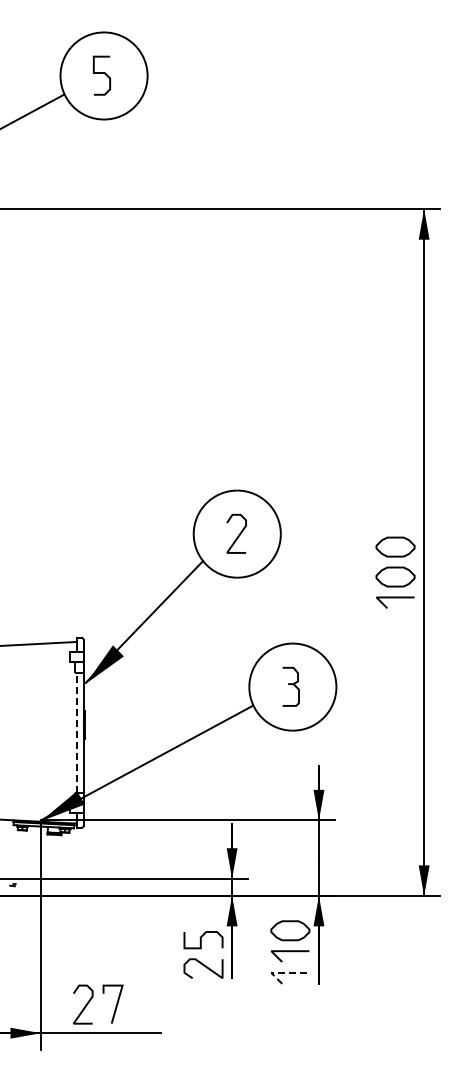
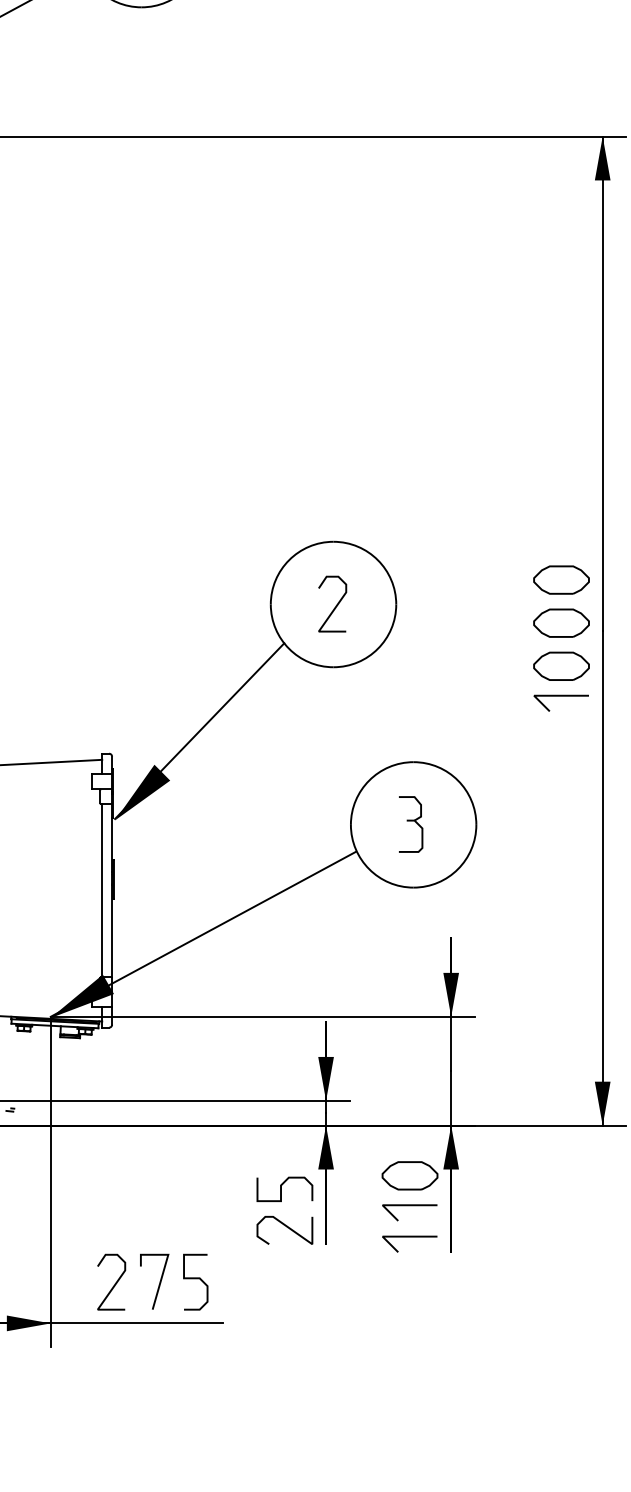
part: (395, 516) -> (561, 579), added
line: (76, 732) -> (101, 890), dashed -> solid
line: (282, 972) -> (398, 1235), dashed -> solid
curve: (141, 1002) -> (195, 1279), added

